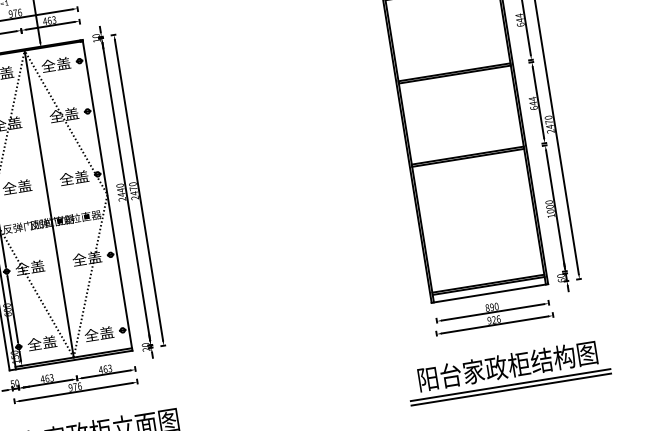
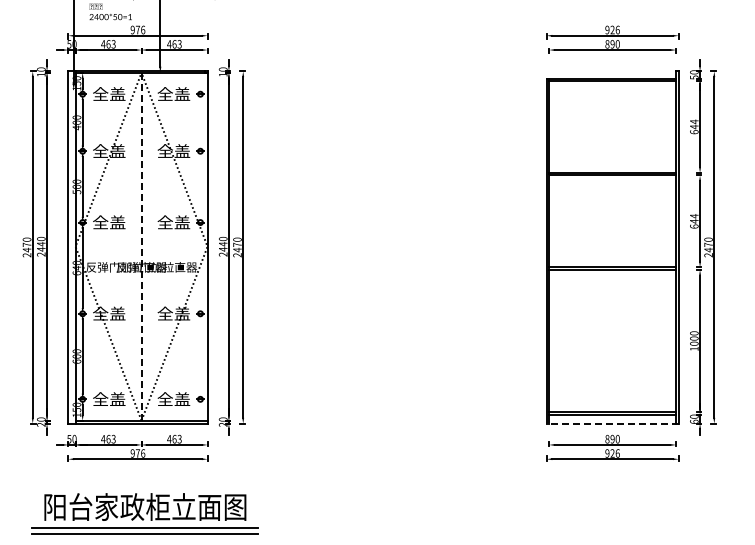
line: (49, 203) -> (141, 246), solid -> dashed
line: (489, 293) -> (612, 423), solid -> dashed
part: (507, 372) -> (618, 513), removed

